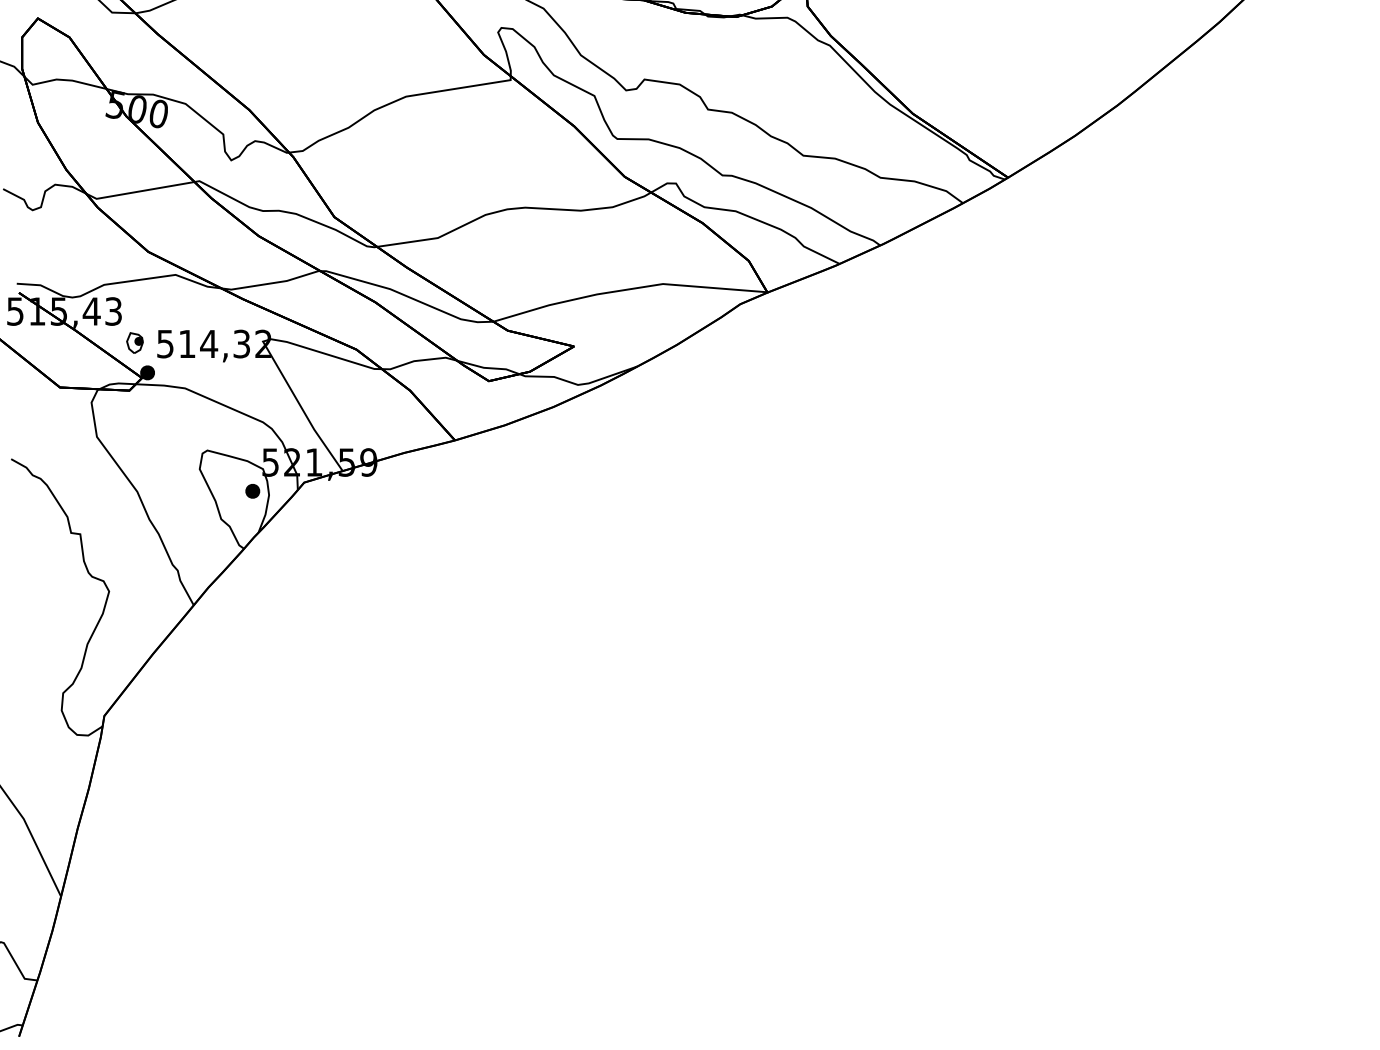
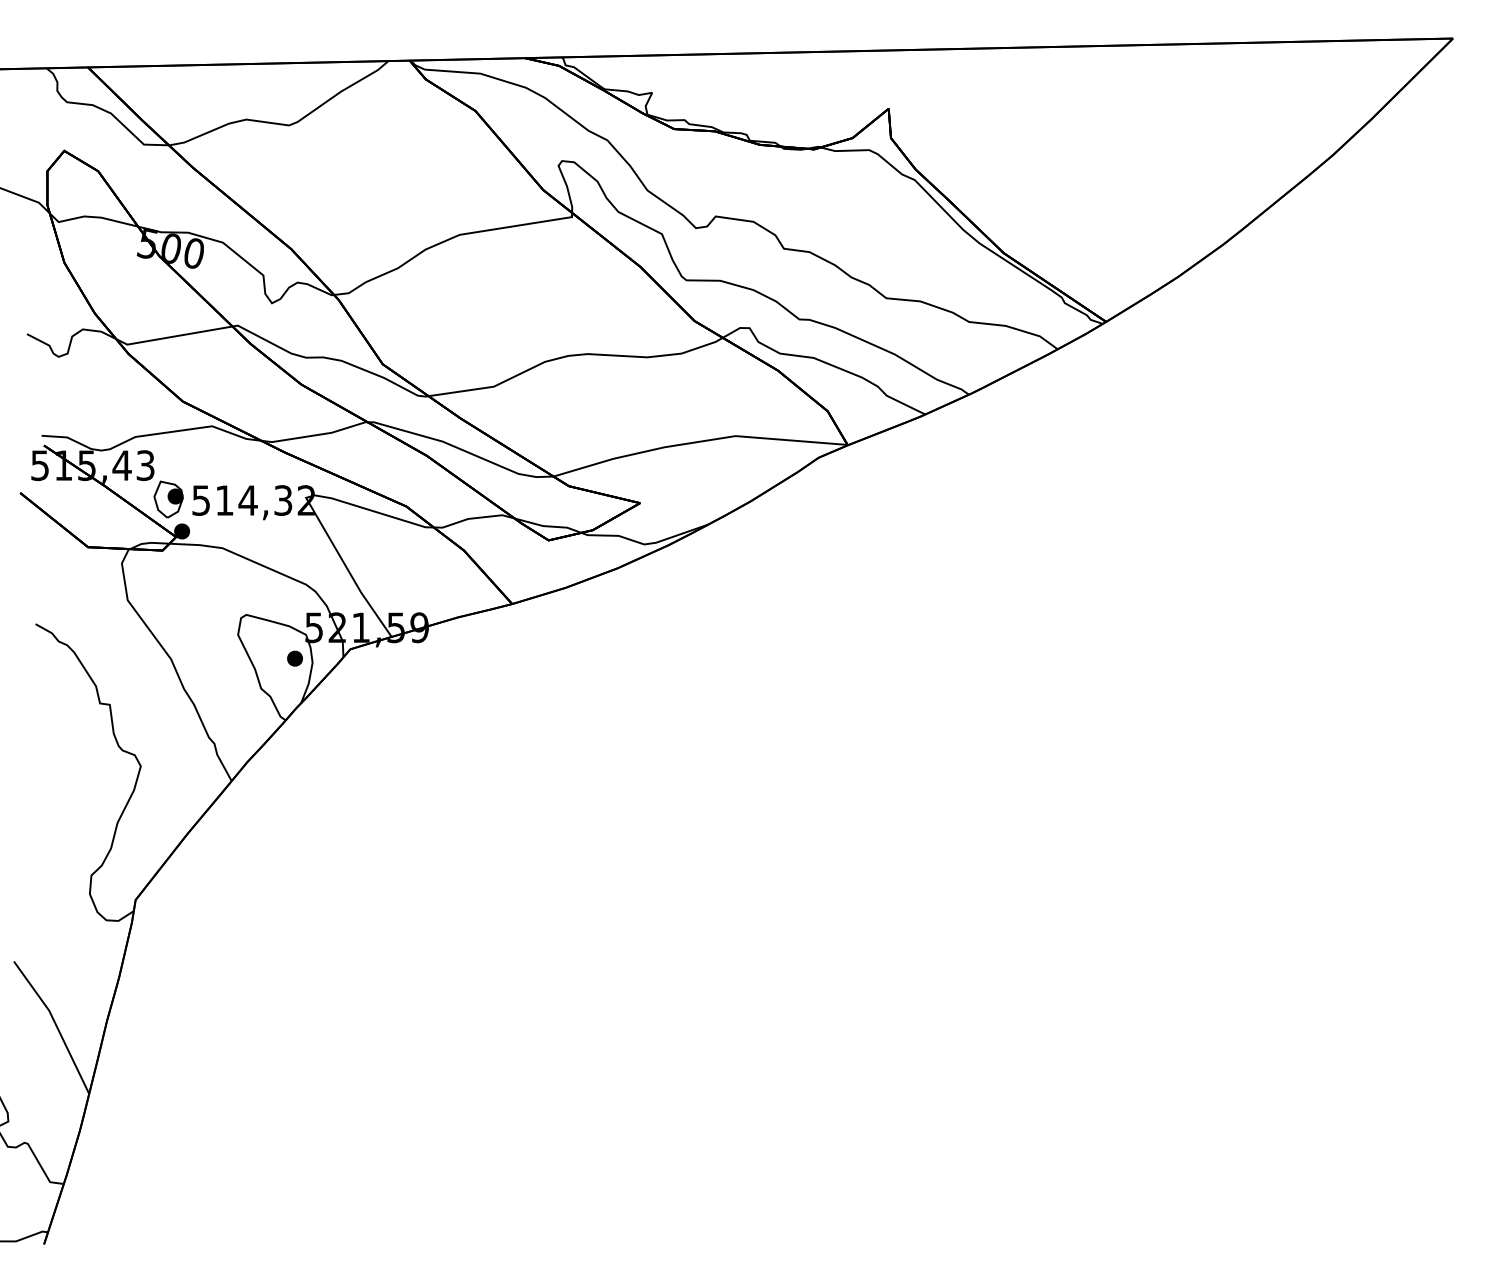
part: (134, 343) -> (168, 499), size x1.67

